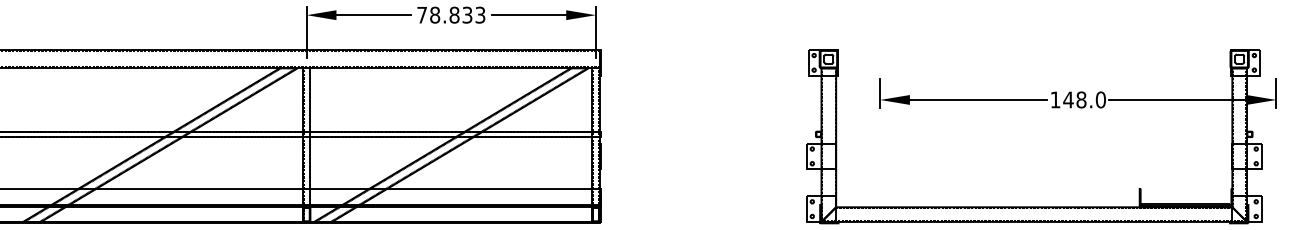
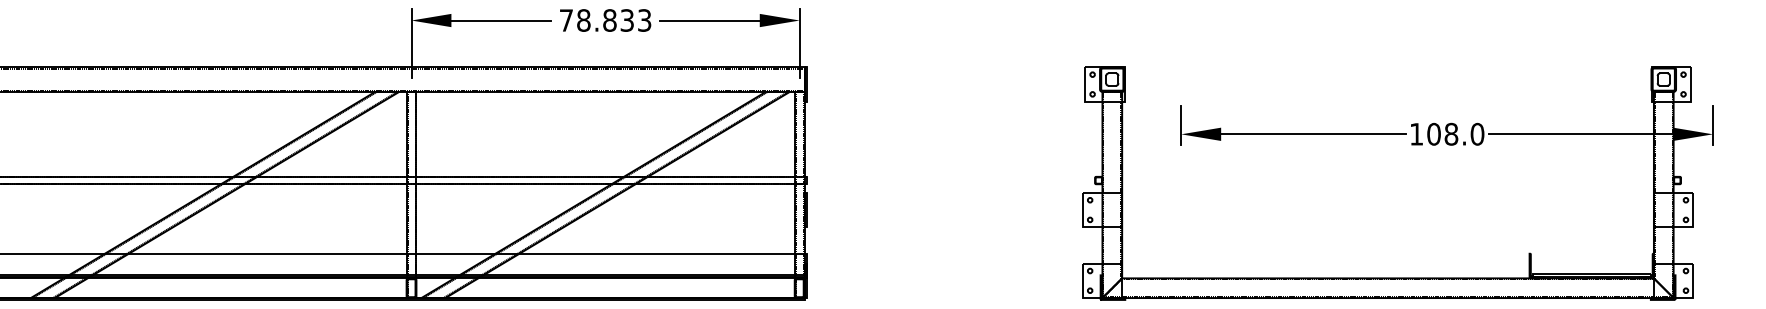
text: (1068, 99) -> (1433, 133), 148.0 -> 108.0

